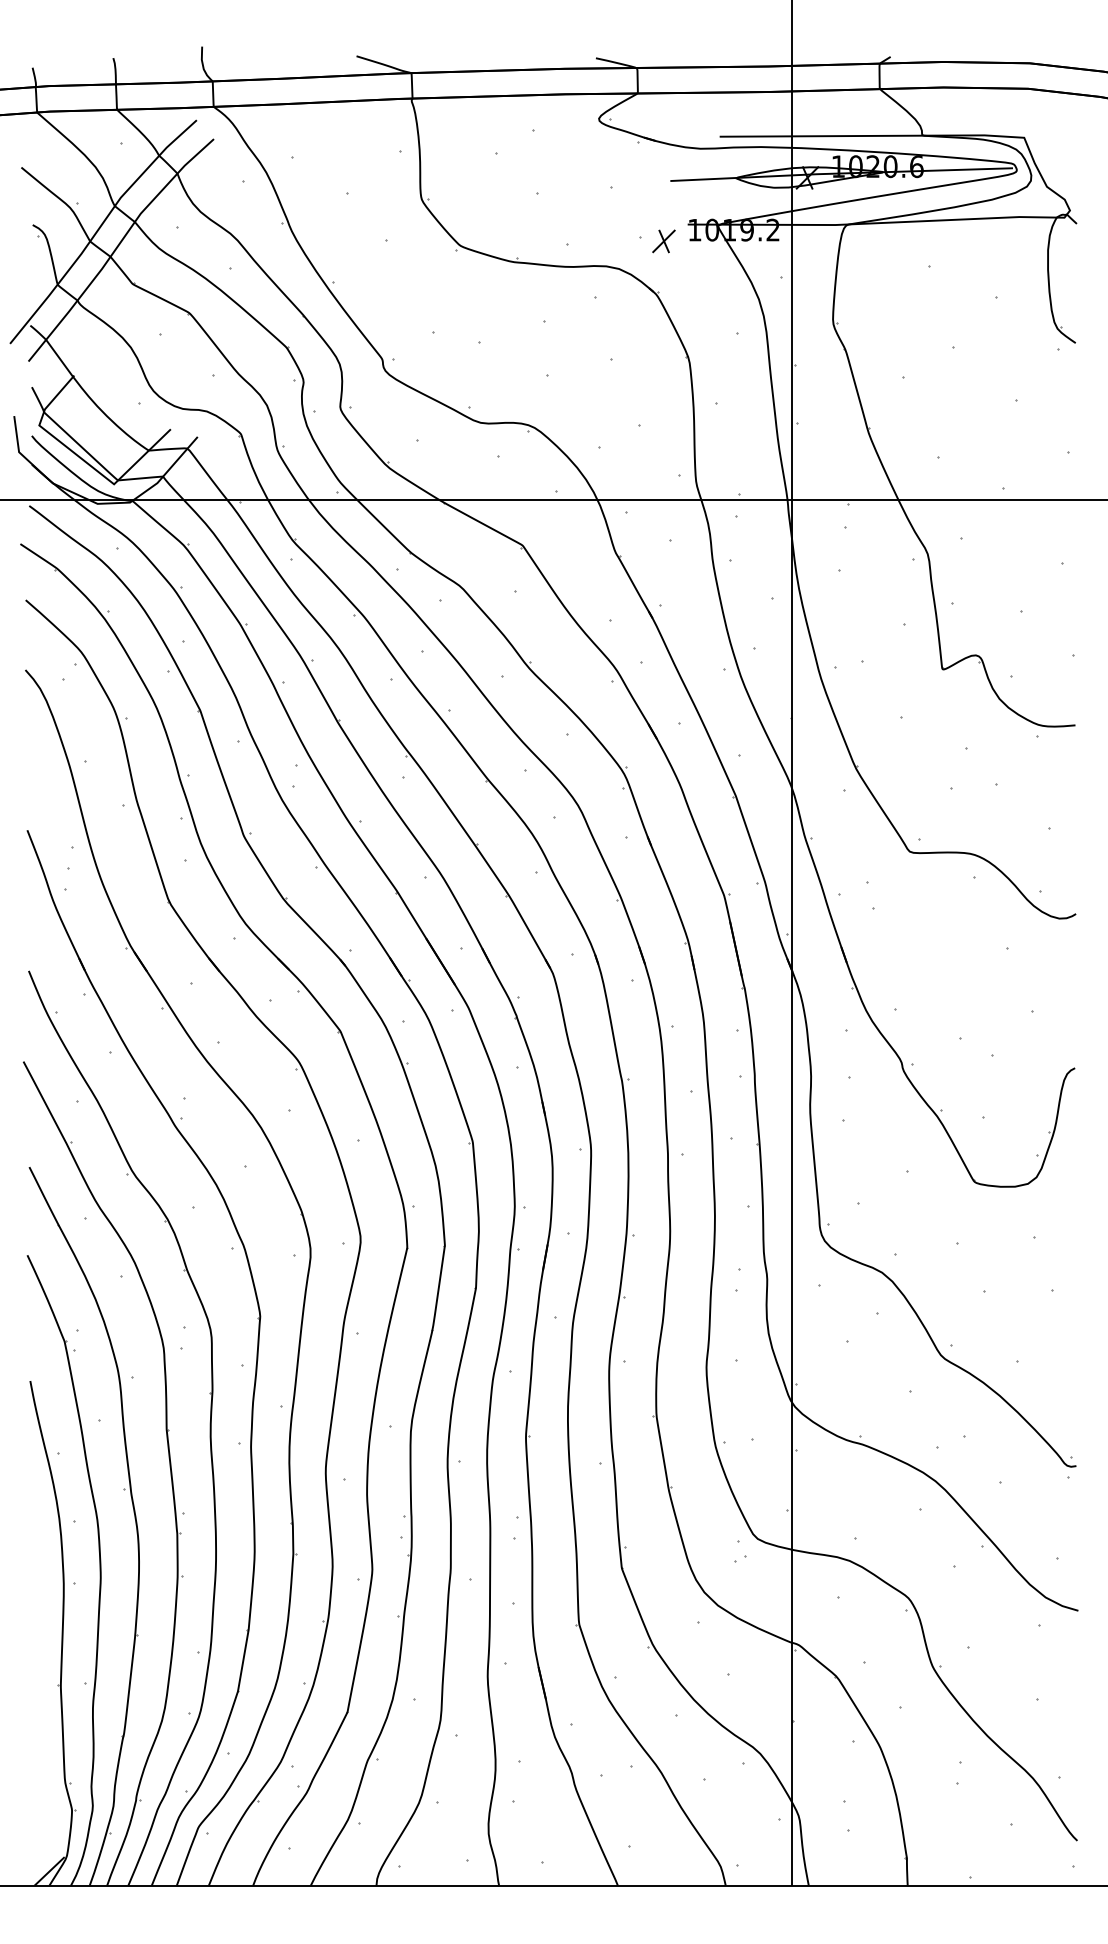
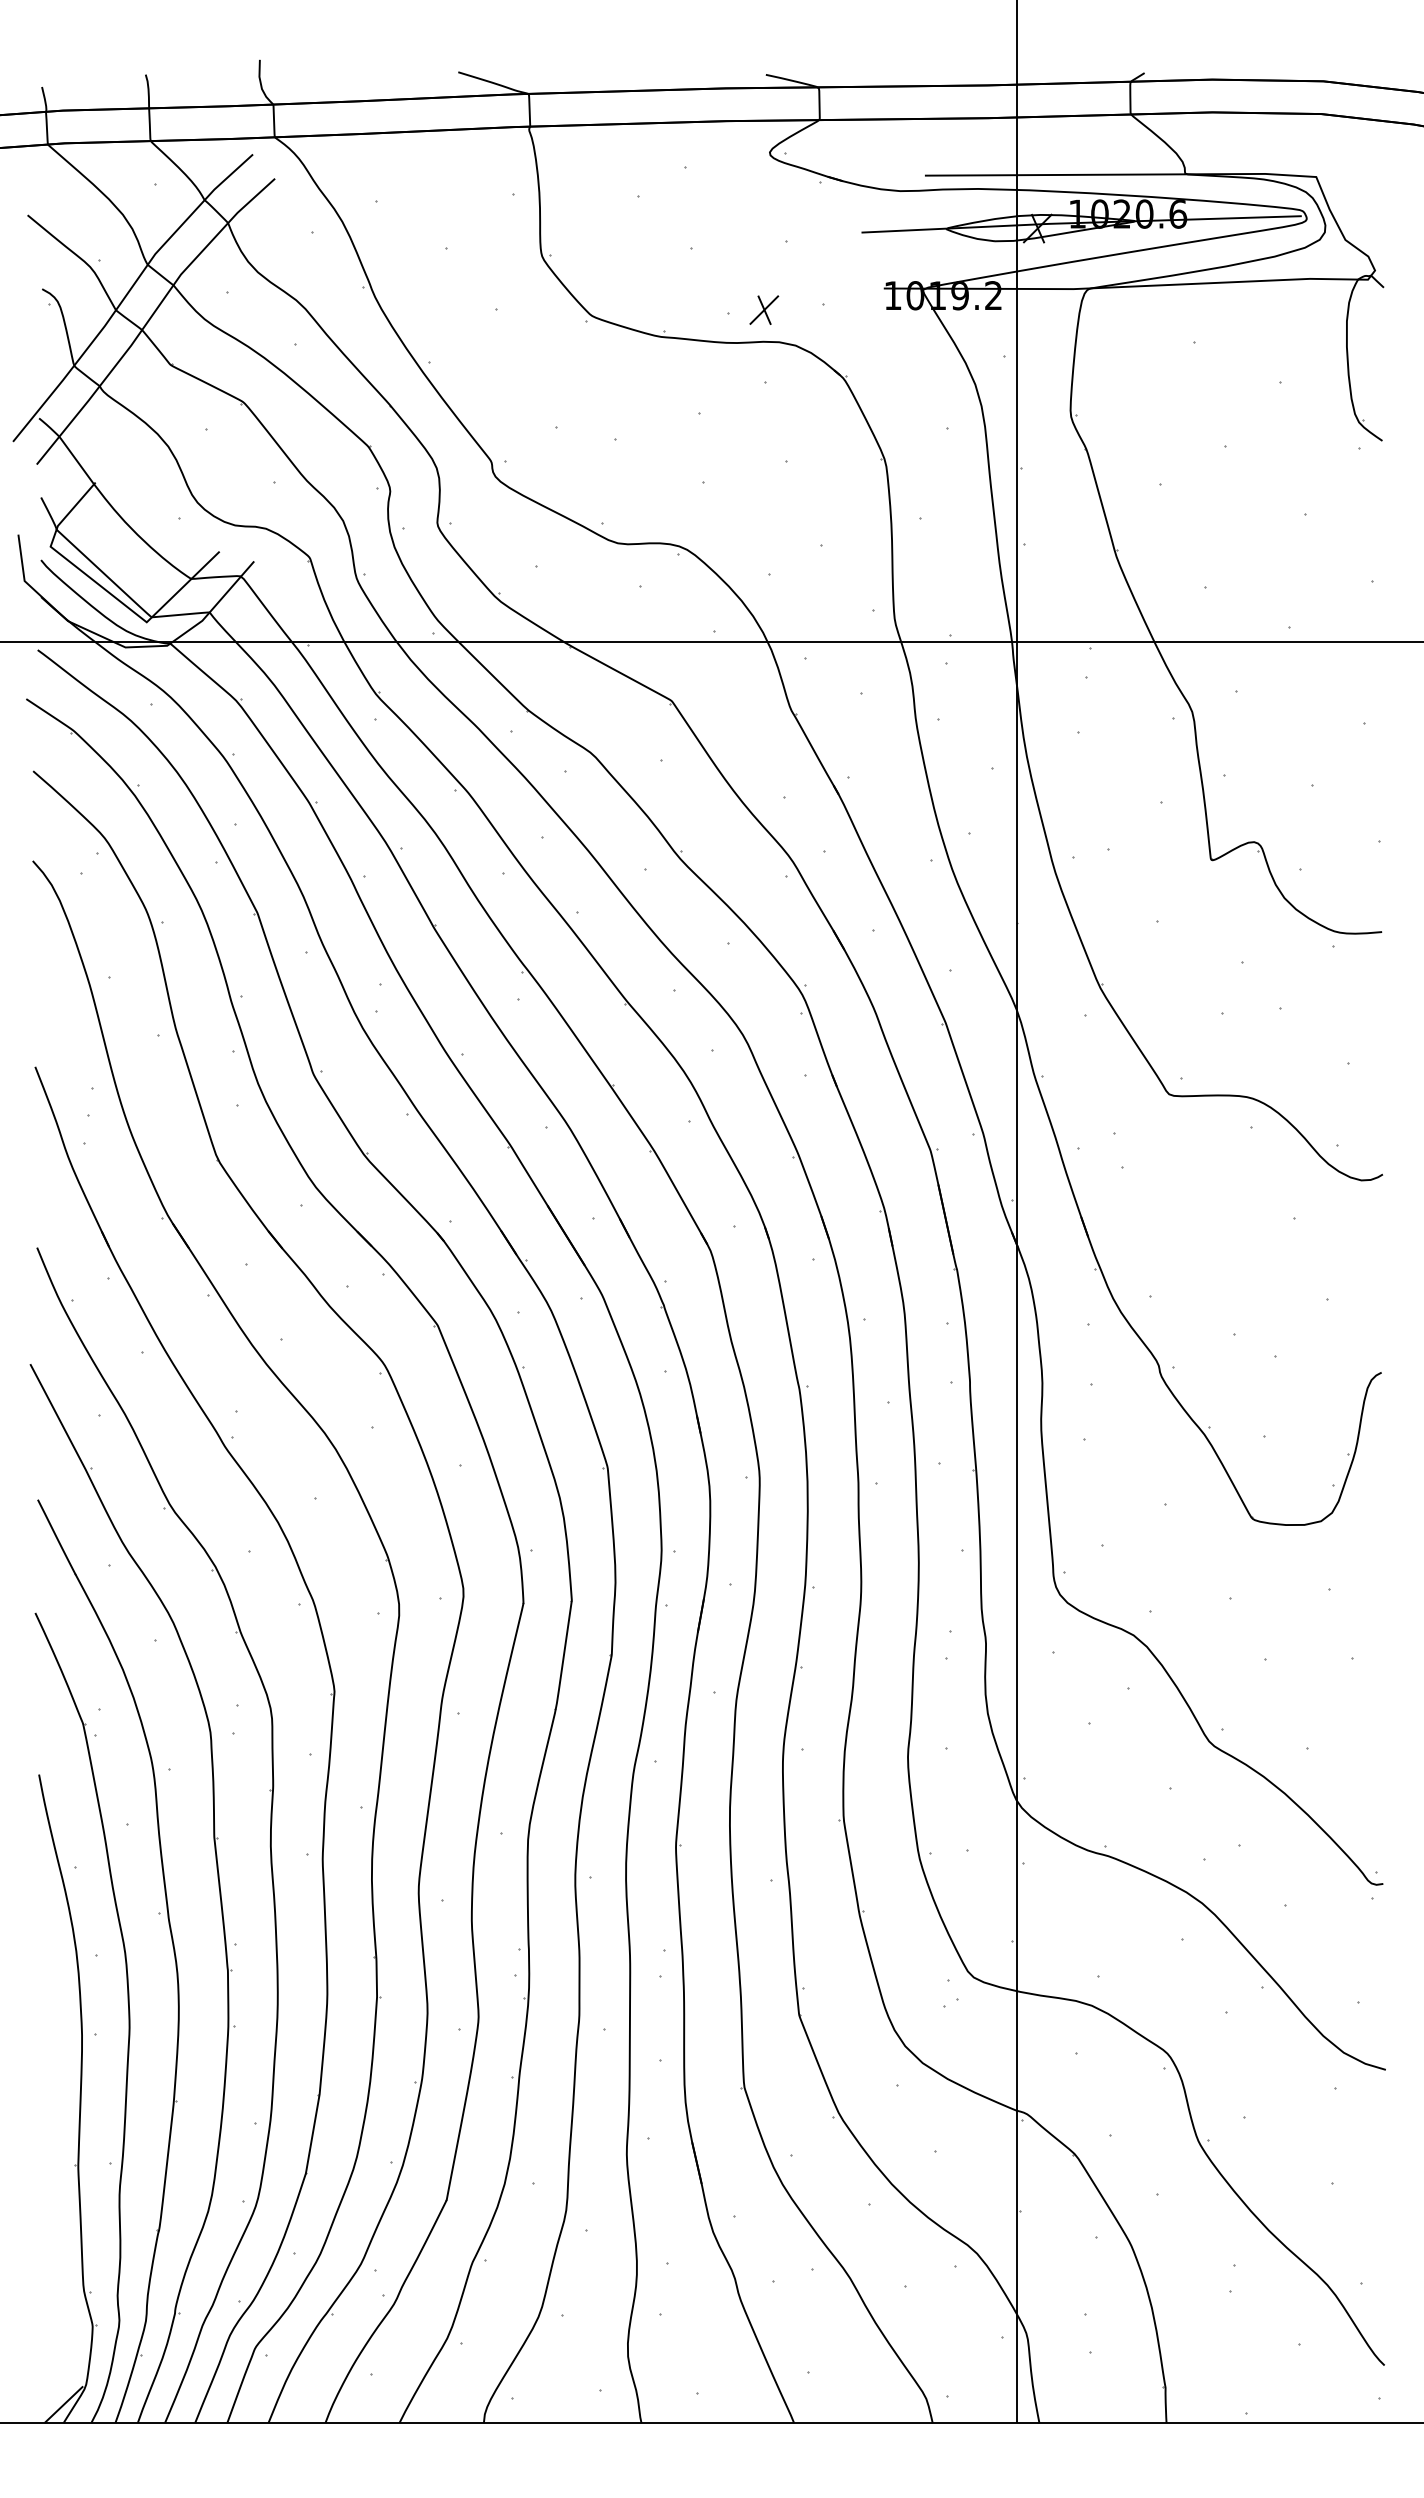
part: (664, 240) -> (764, 309), moved

